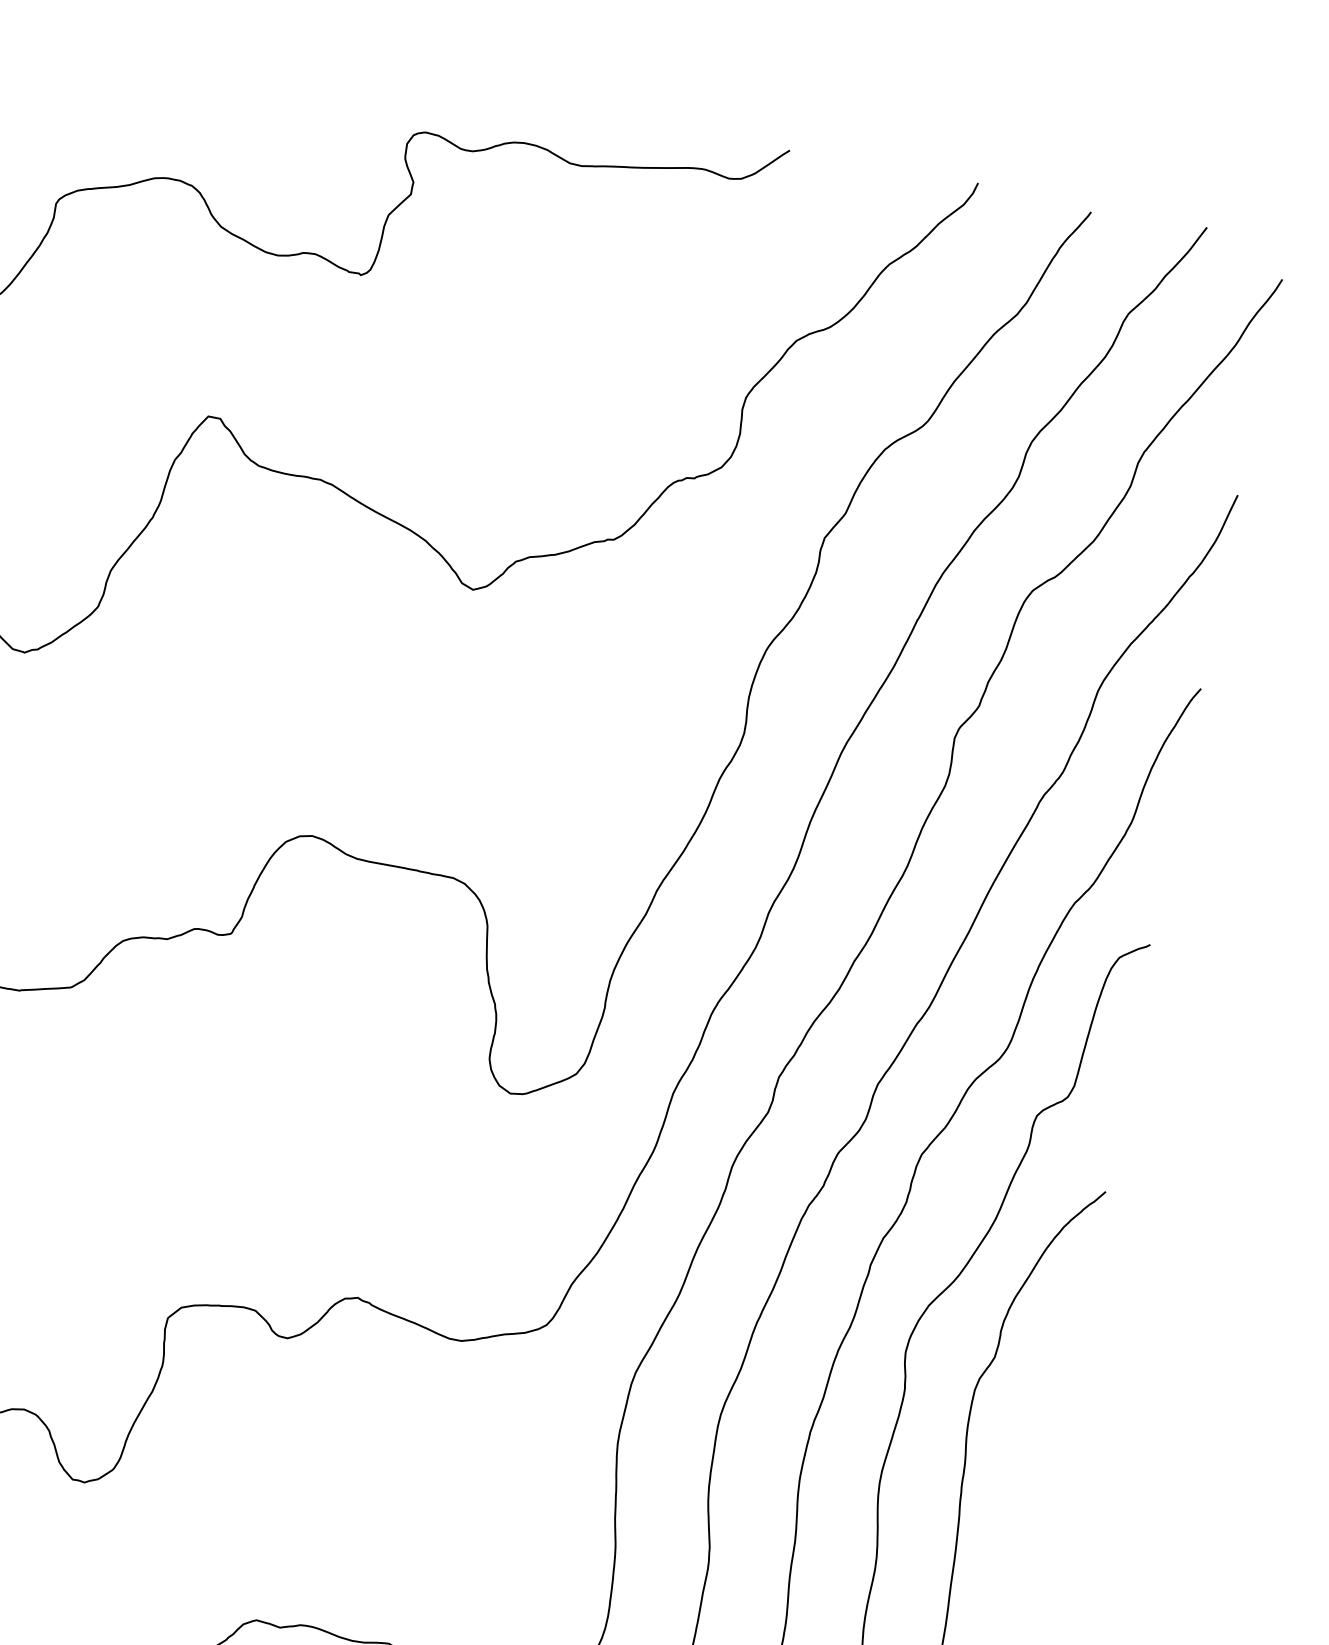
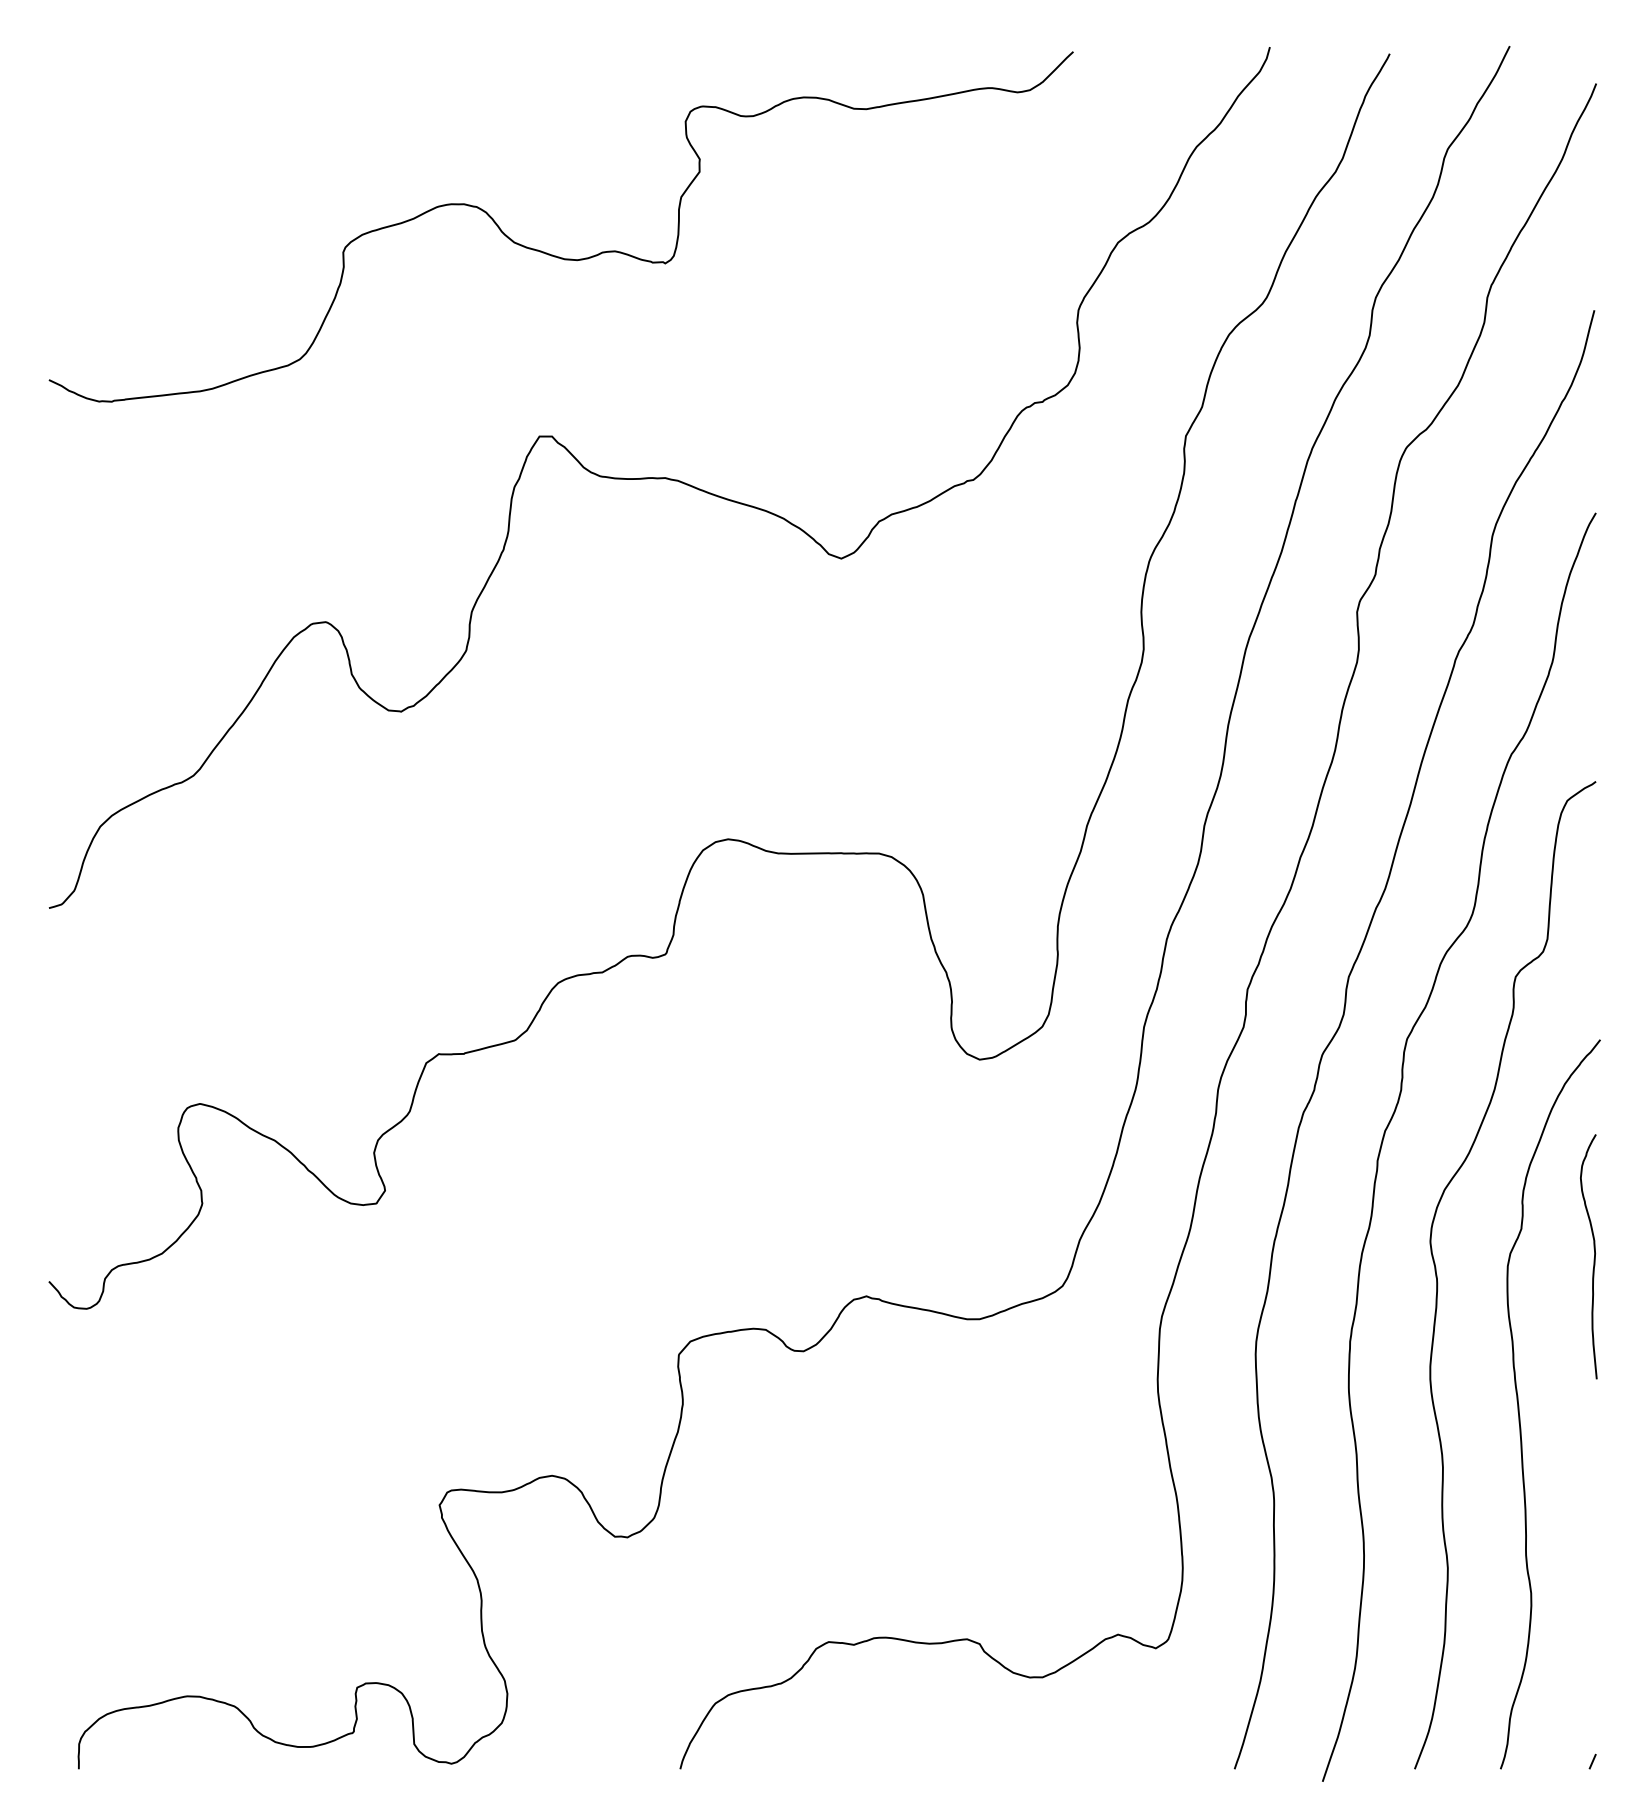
curve: (1057, 1398) -> (1593, 1258), added

